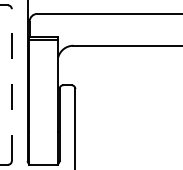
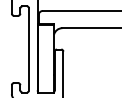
line: (12, 83) -> (29, 48), dashed -> solid

